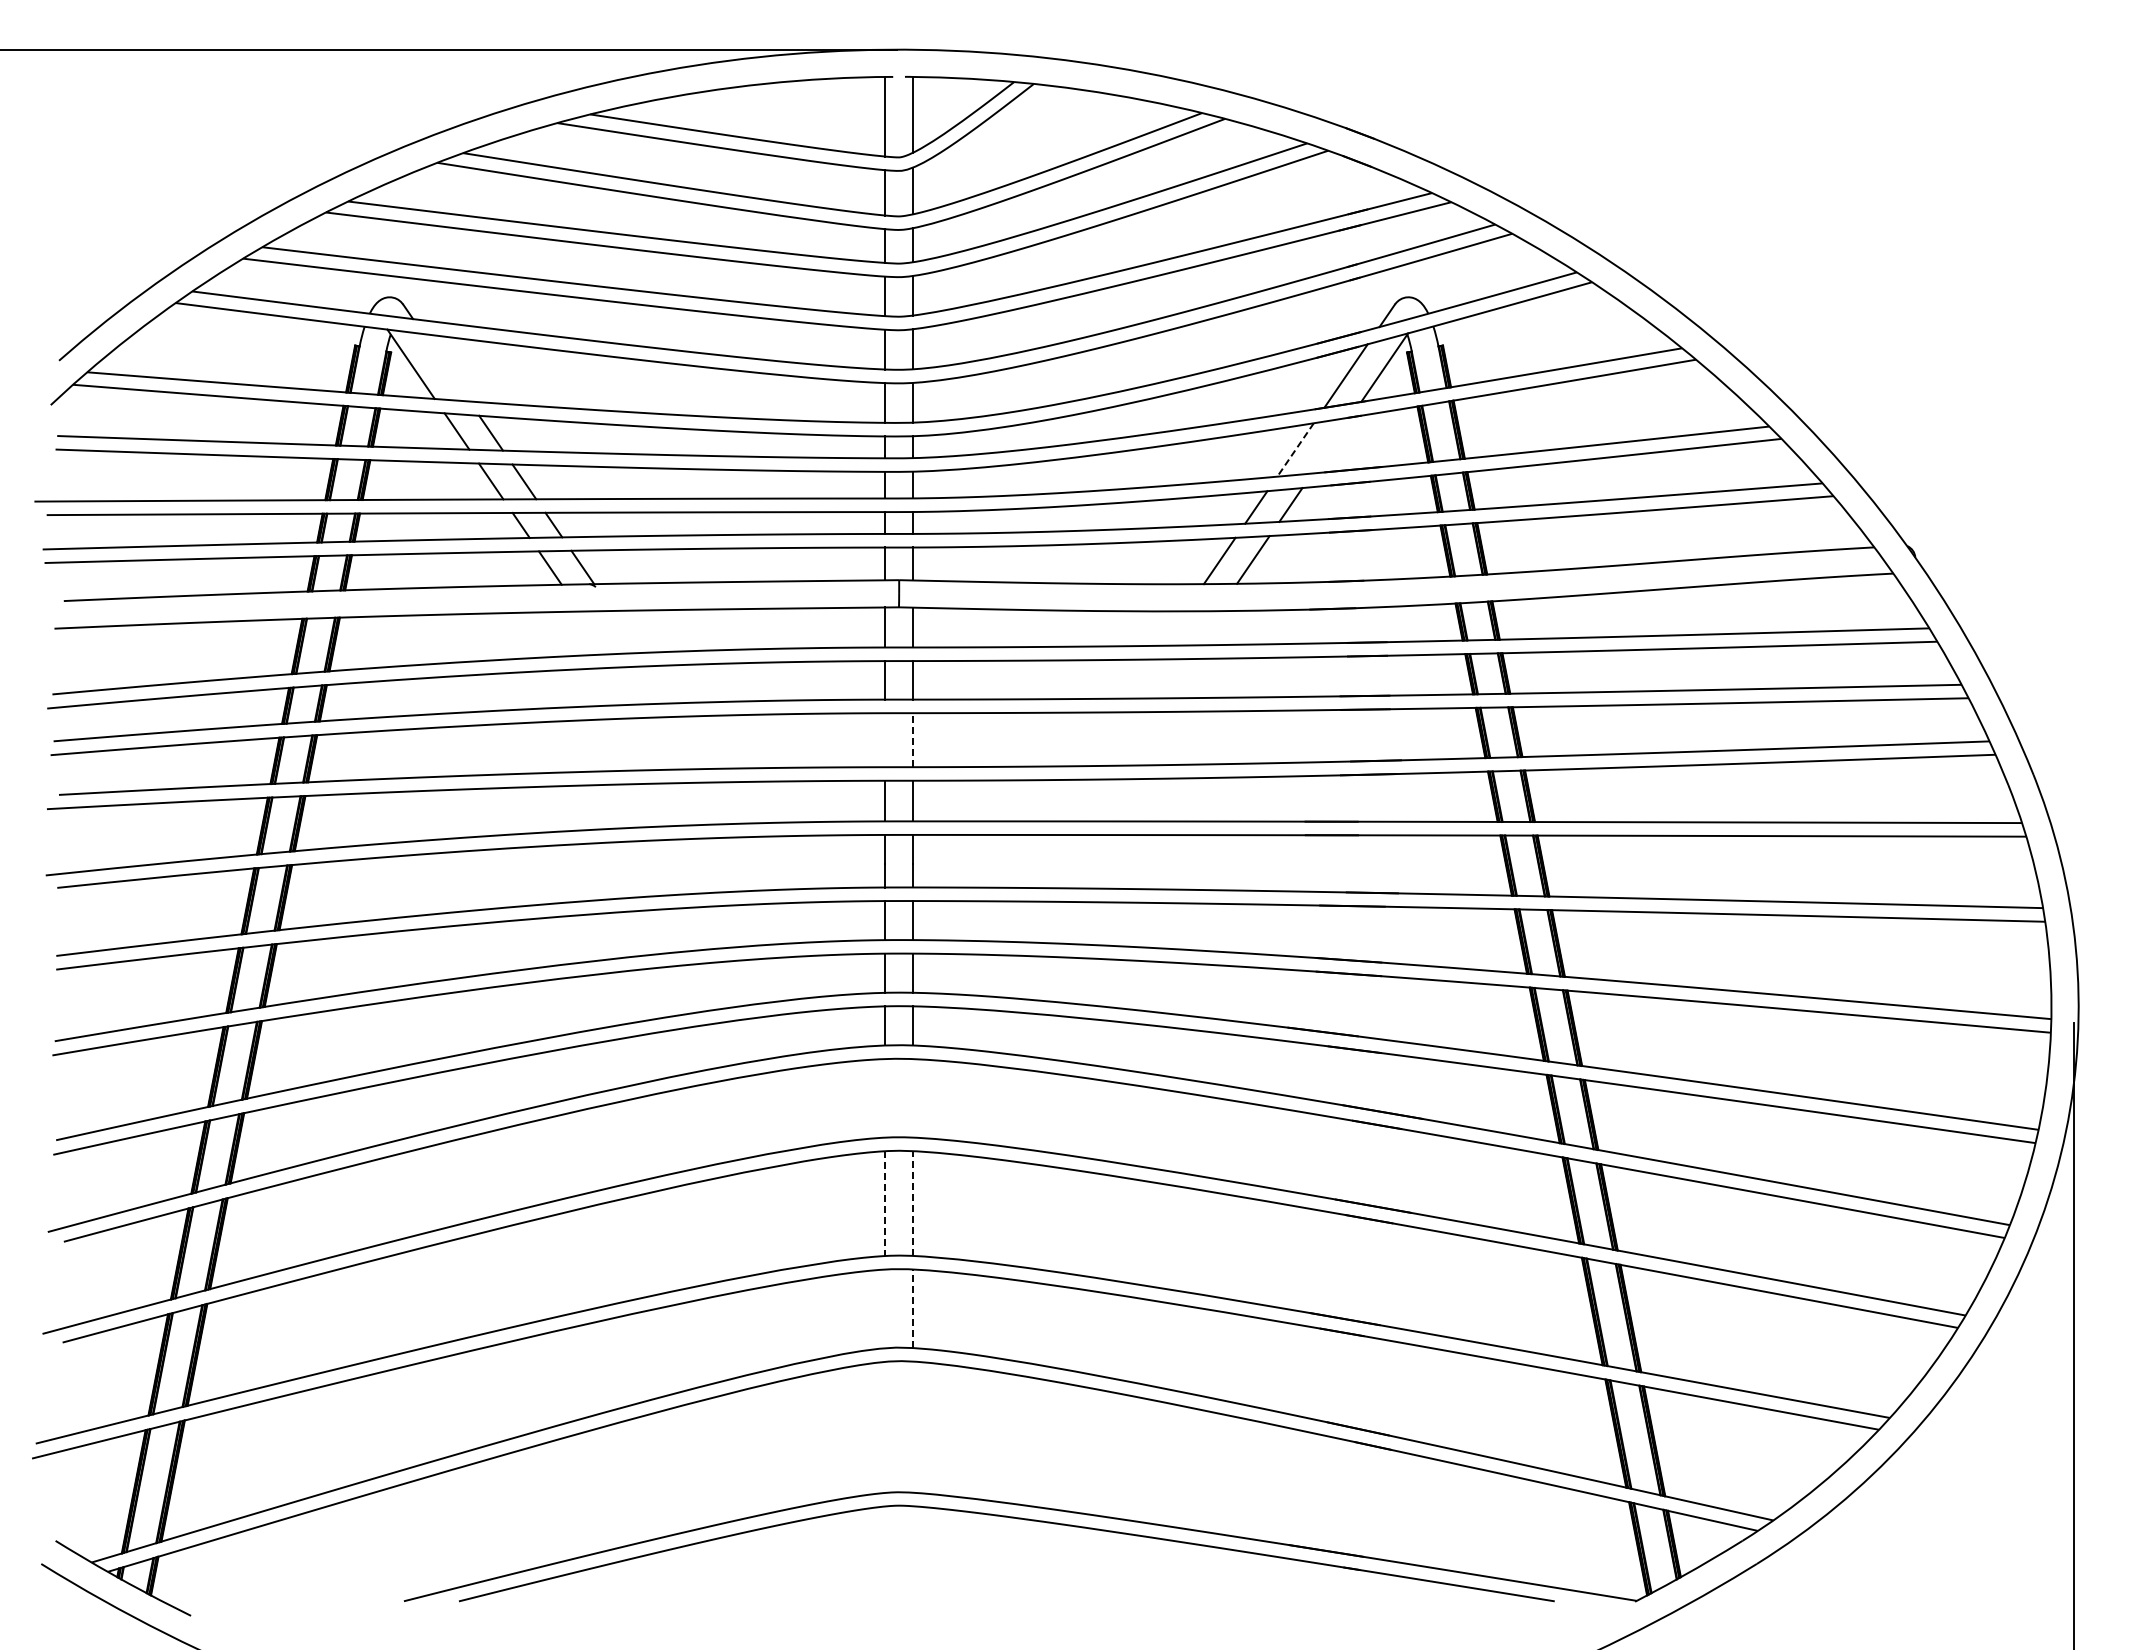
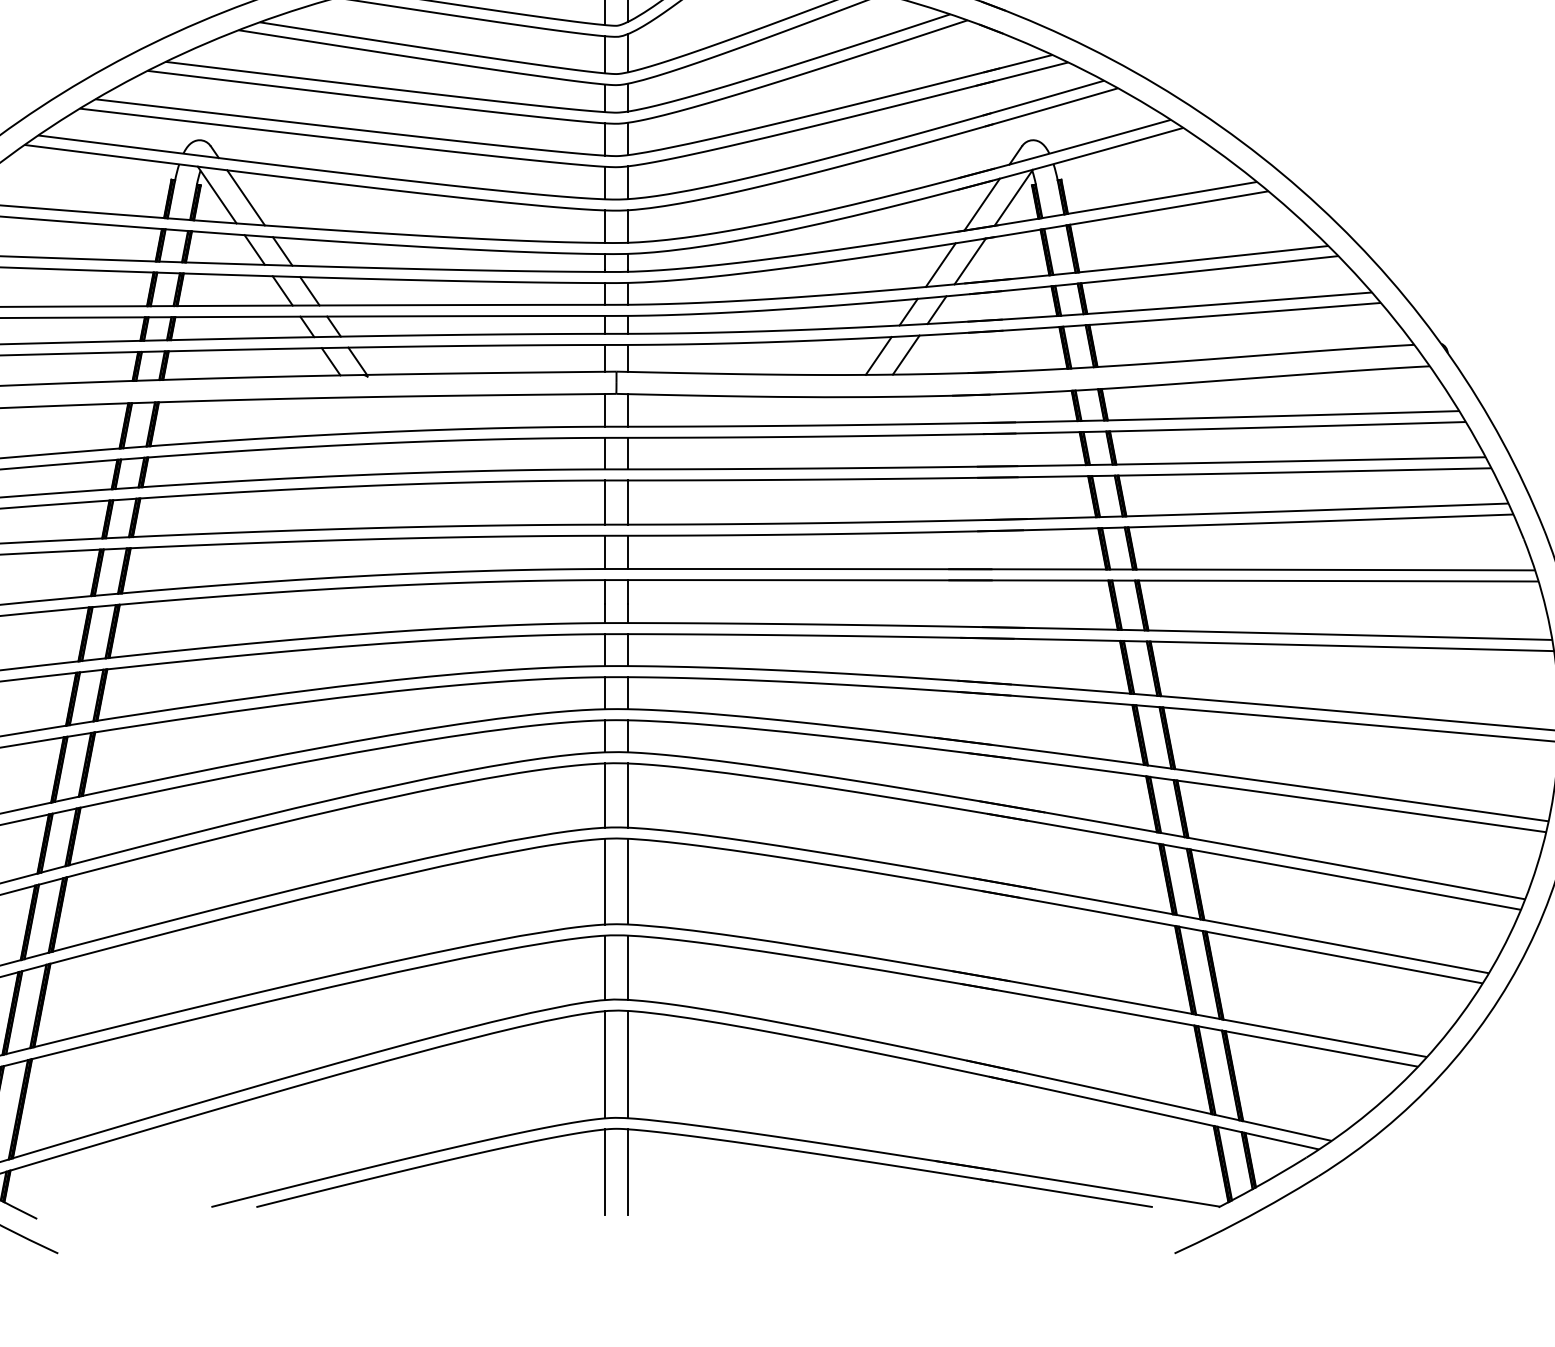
line: (446, 367) -> (246, 197), added
line: (1331, 445) -> (970, 261), added
line: (1295, 450) -> (940, 265), dashed -> solid
line: (912, 739) -> (627, 502), dashed -> solid
line: (885, 740) -> (605, 502), added
line: (885, 1098) -> (605, 795), added
line: (912, 1098) -> (627, 795), added
line: (912, 1203) -> (627, 881), dashed -> solid
line: (885, 1204) -> (605, 882), dashed -> solid
line: (885, 1308) -> (605, 967), added
line: (912, 1308) -> (627, 967), dashed -> solid
line: (885, 1426) -> (605, 1064), added
line: (912, 1426) -> (627, 1064), added
line: (885, 1558) -> (605, 1172), added
line: (912, 1558) -> (627, 1172), added

